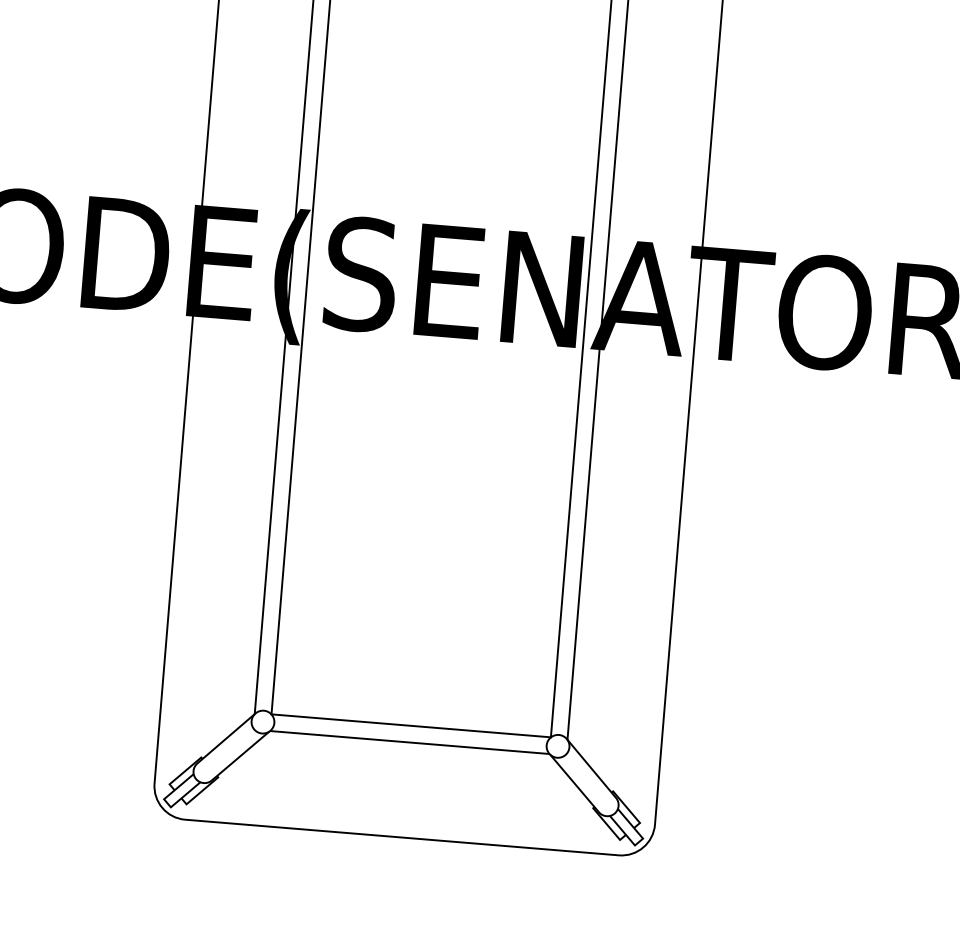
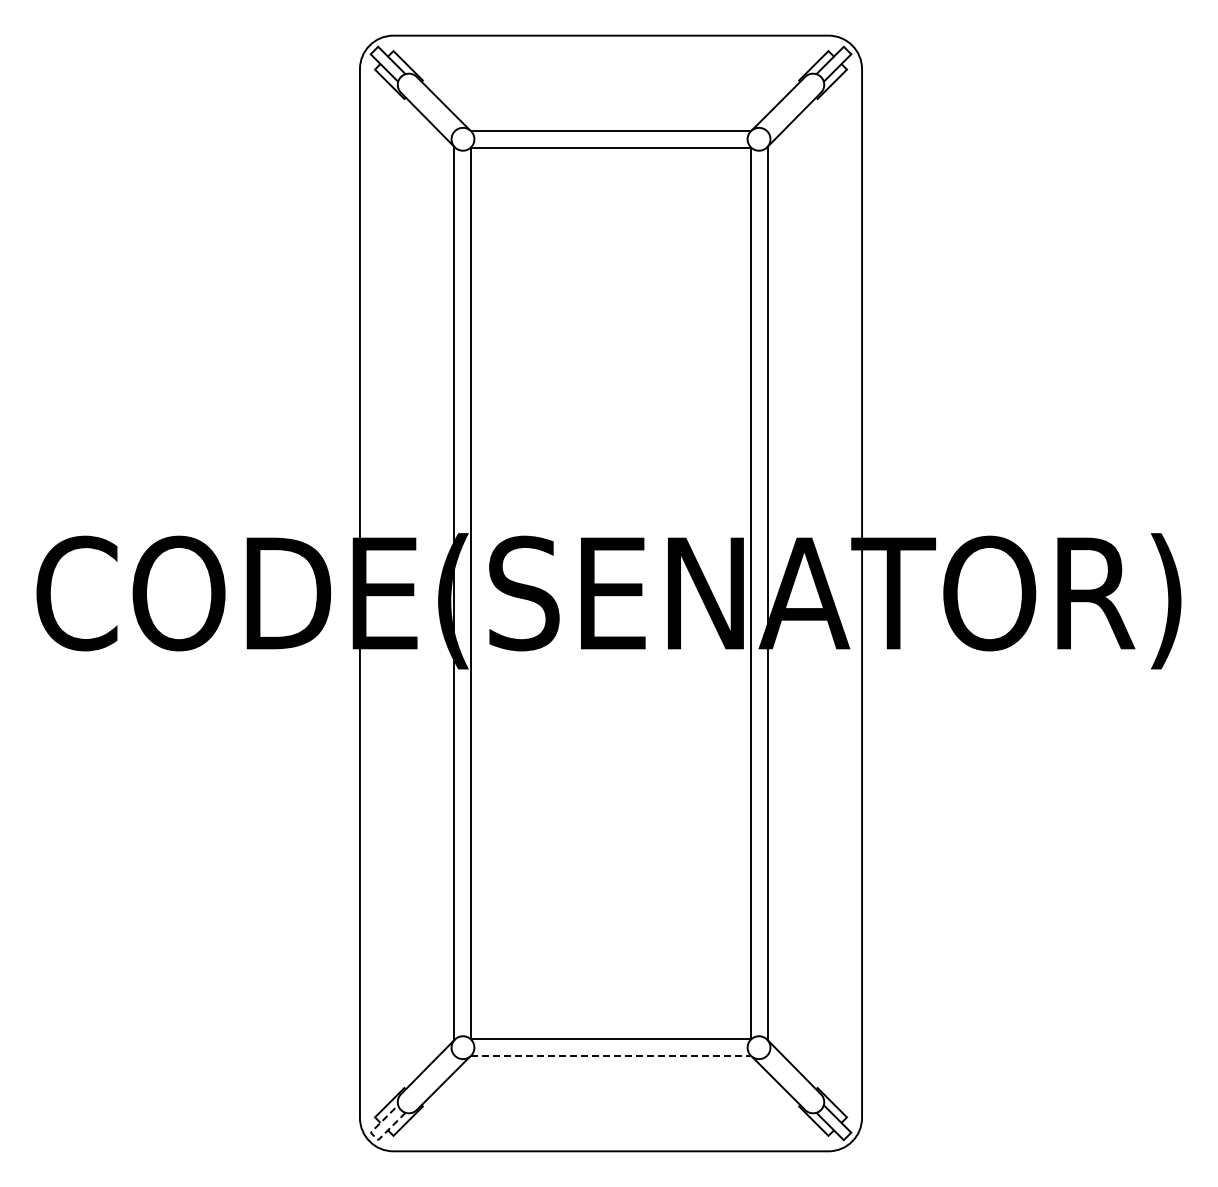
line: (410, 743) -> (611, 1056), solid -> dashed
line: (167, 803) -> (374, 1136), solid -> dashed

